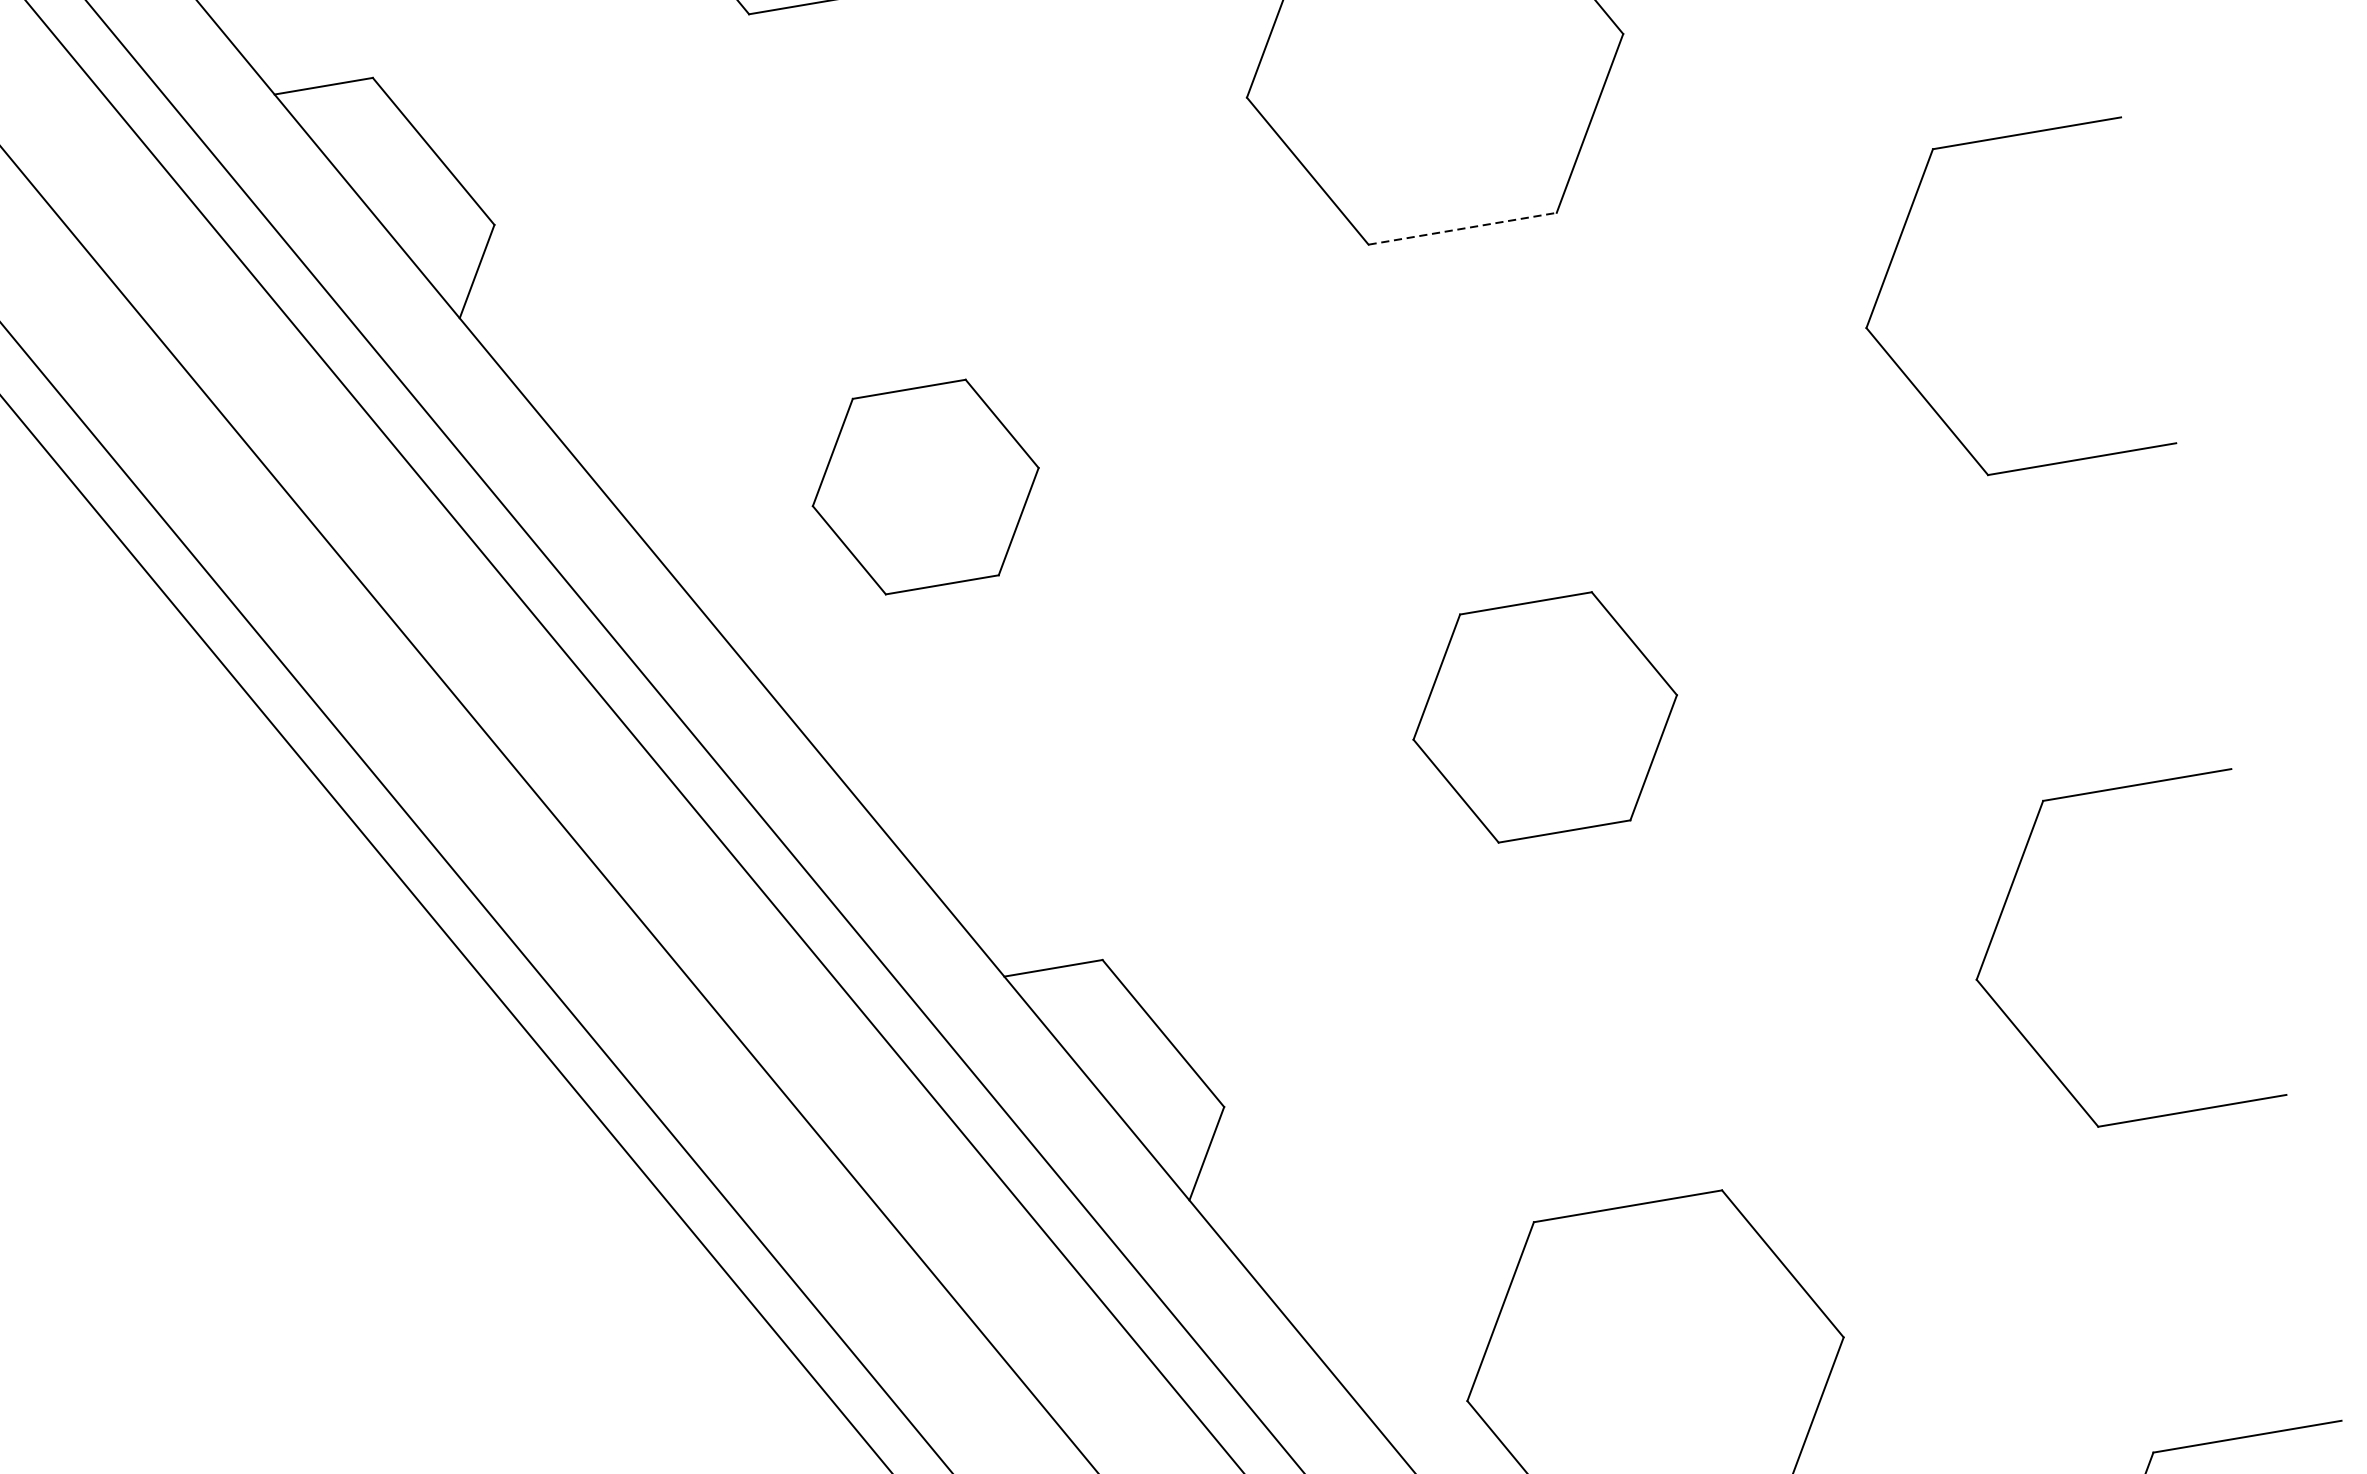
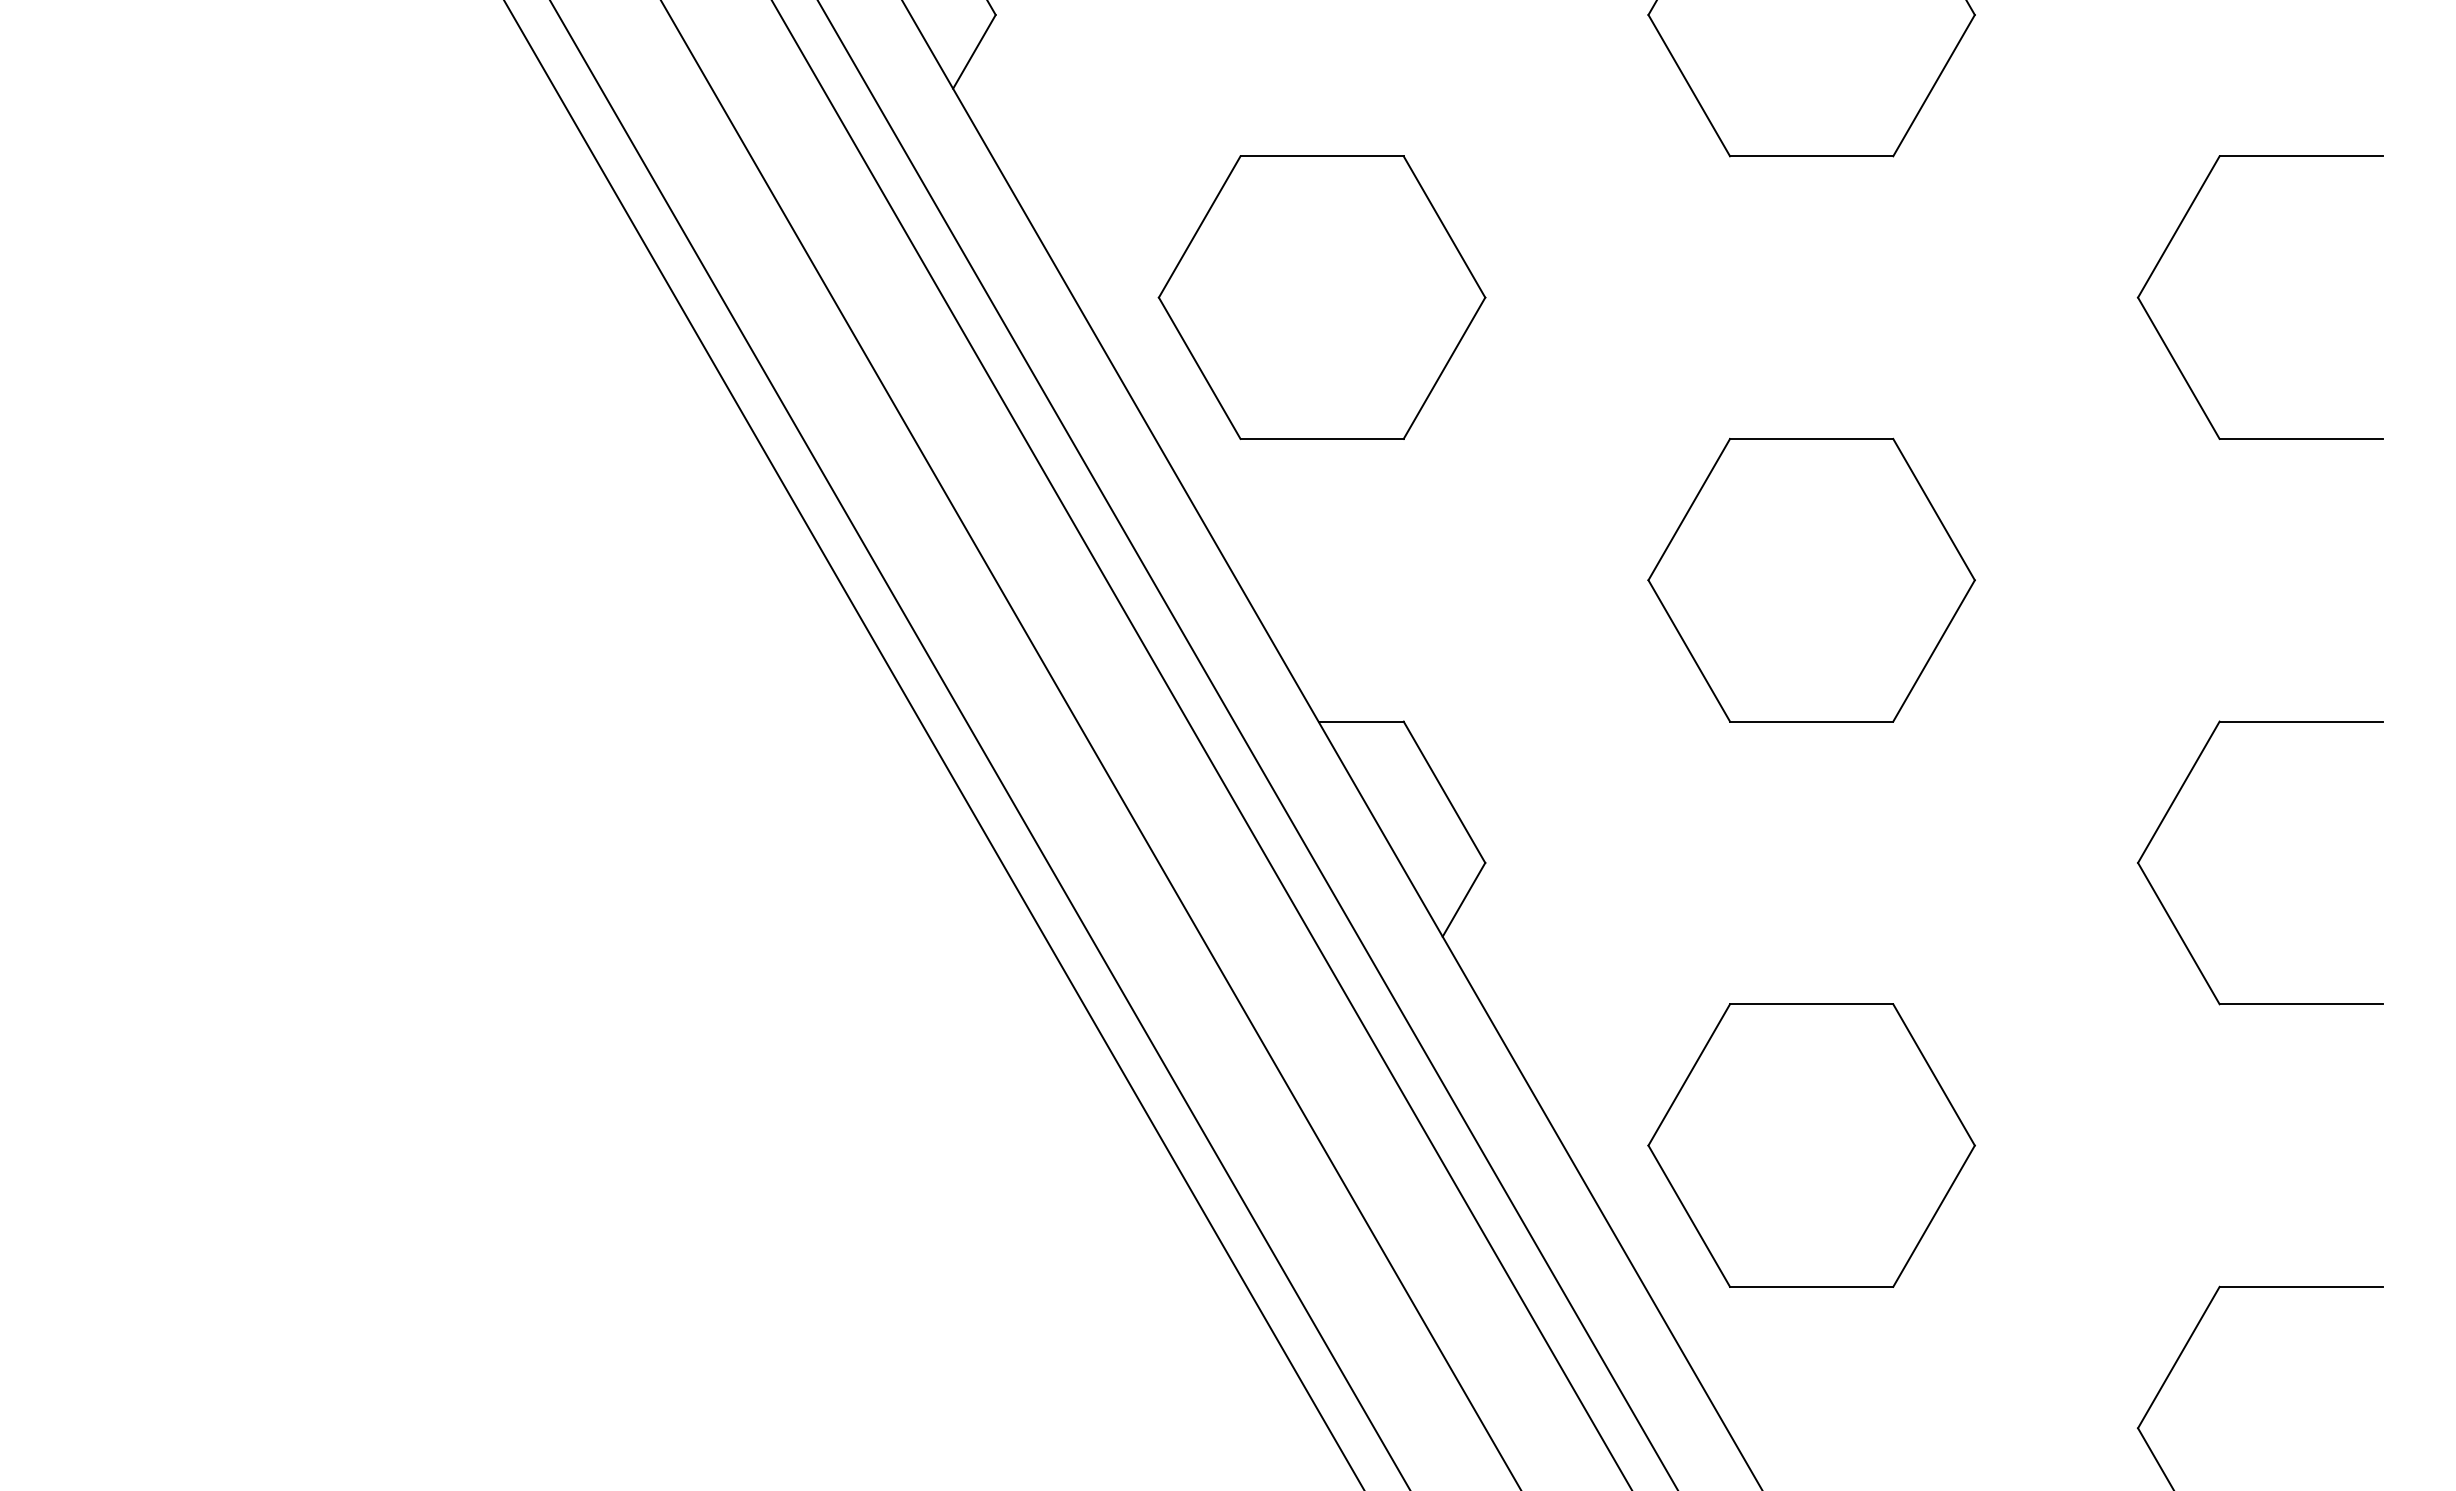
line: (1462, 229) -> (1811, 156), dashed -> solid
part: (925, 487) -> (1321, 297), size x1.67
part: (1544, 716) -> (1811, 579), size x1.43

